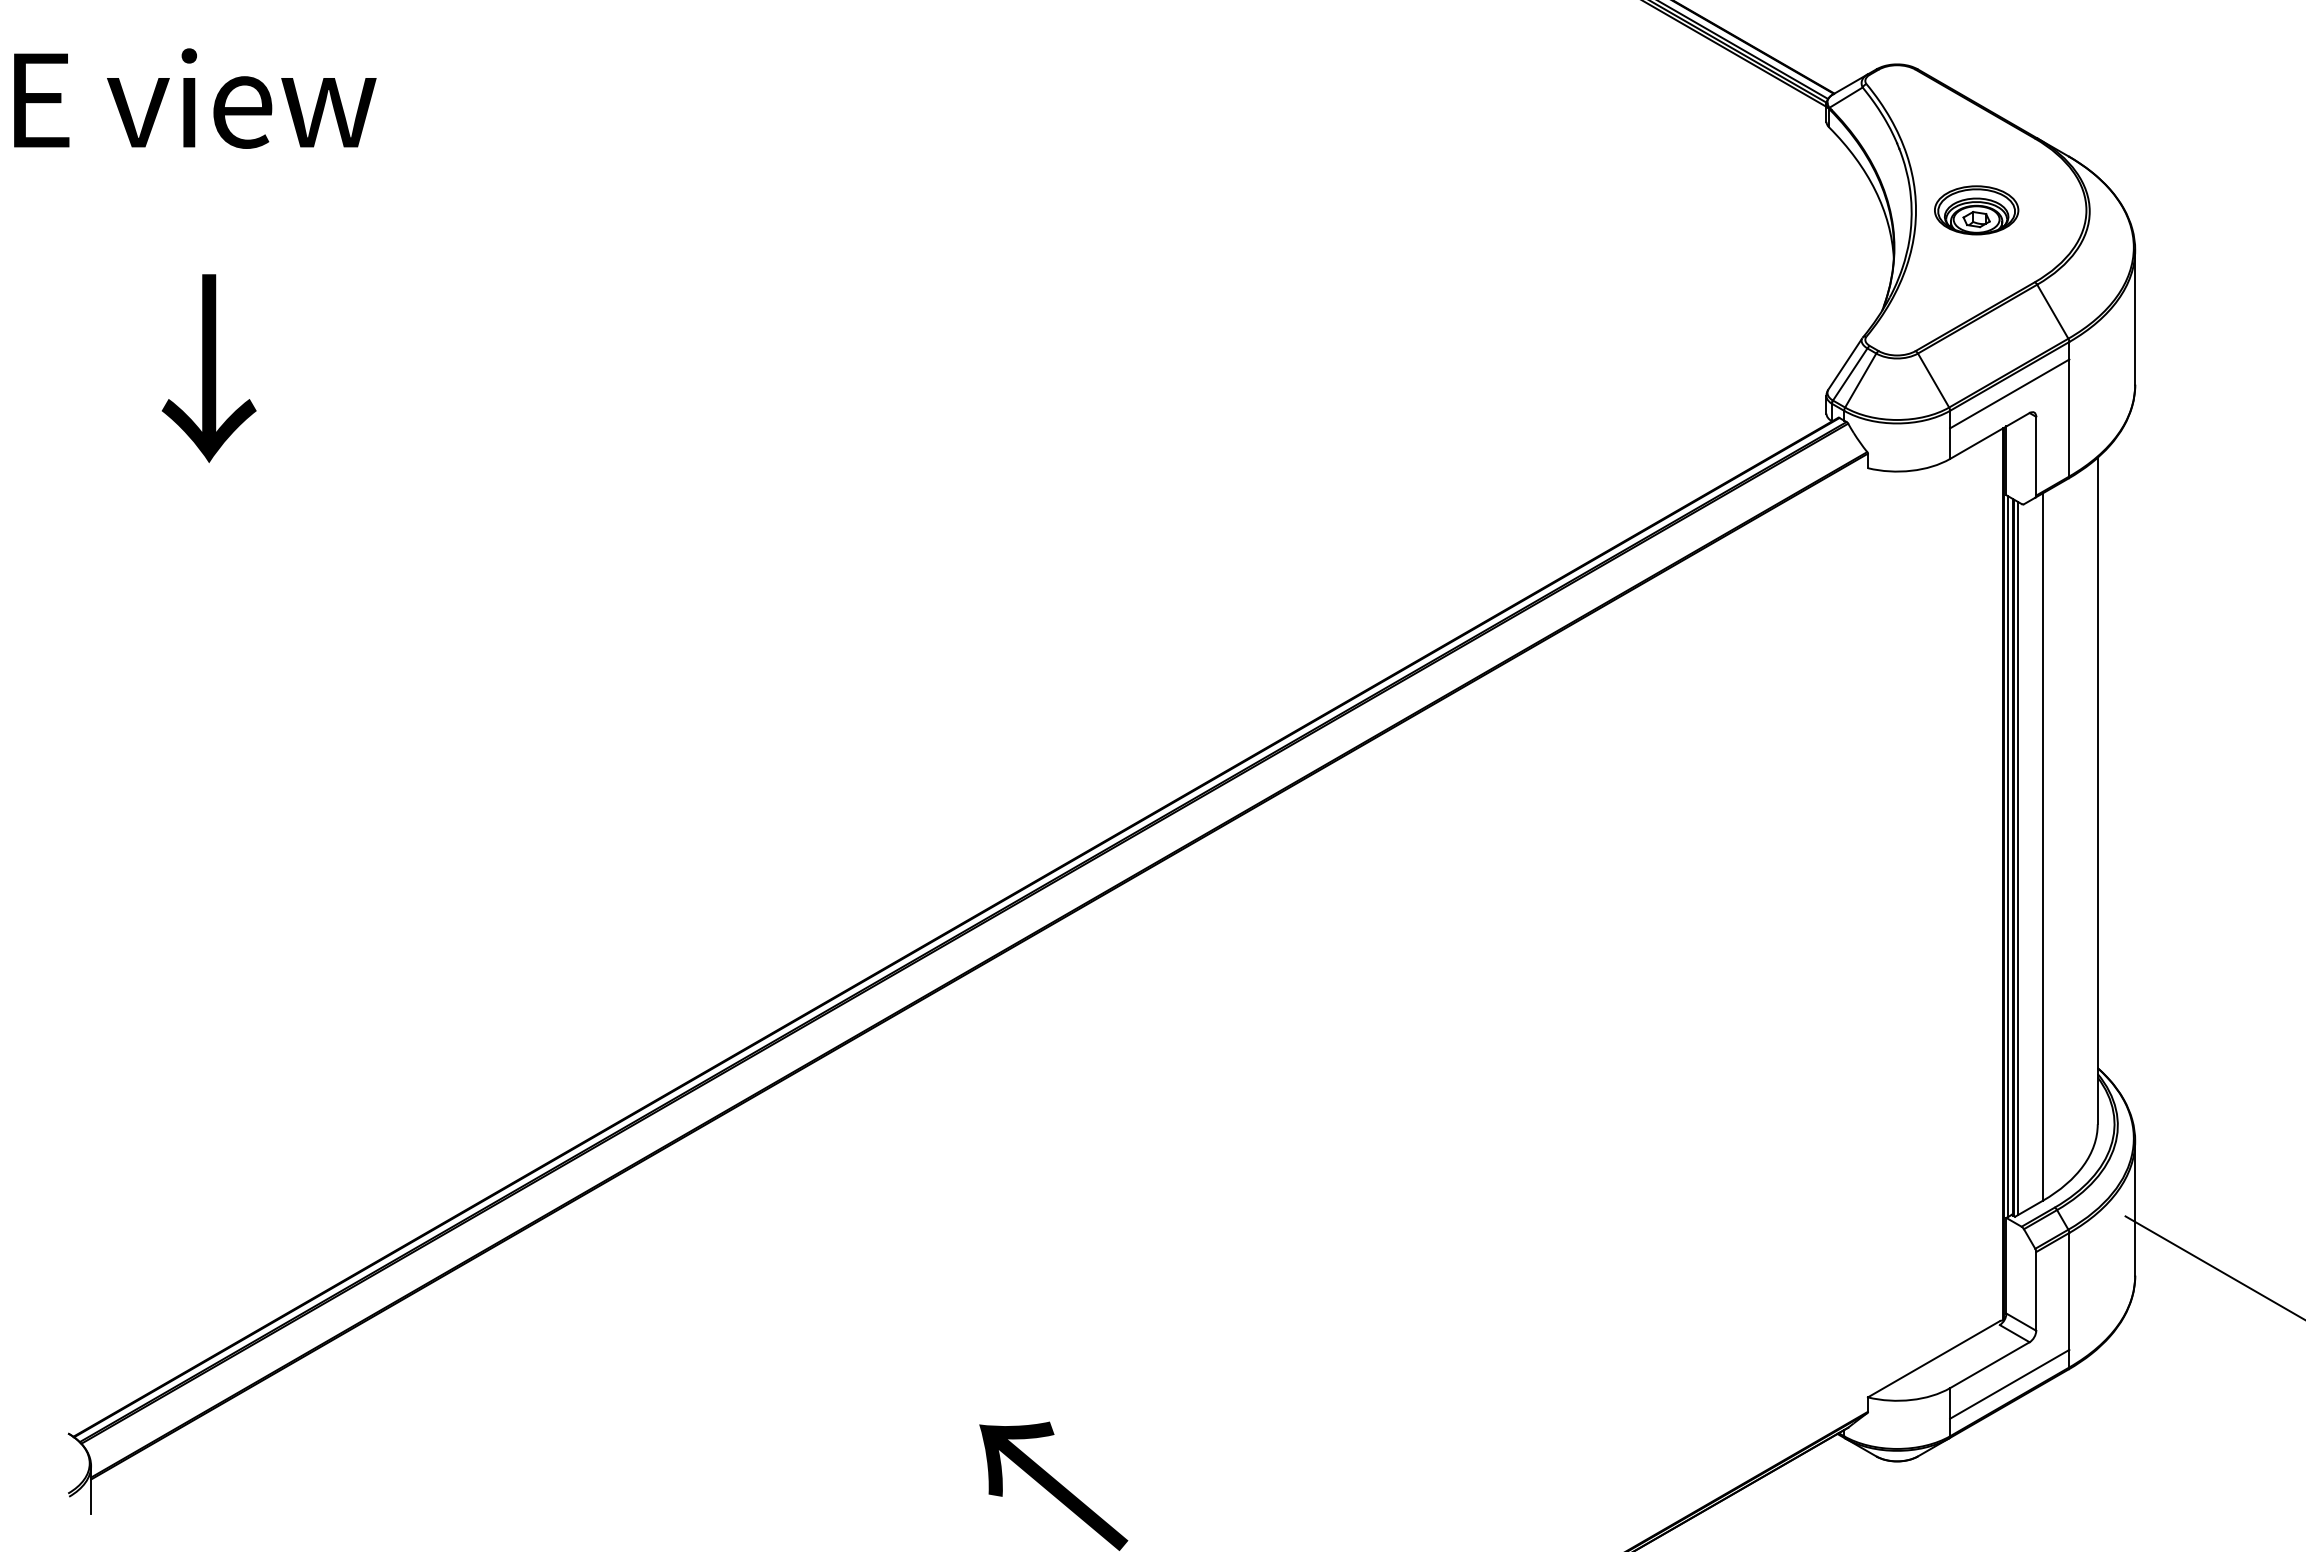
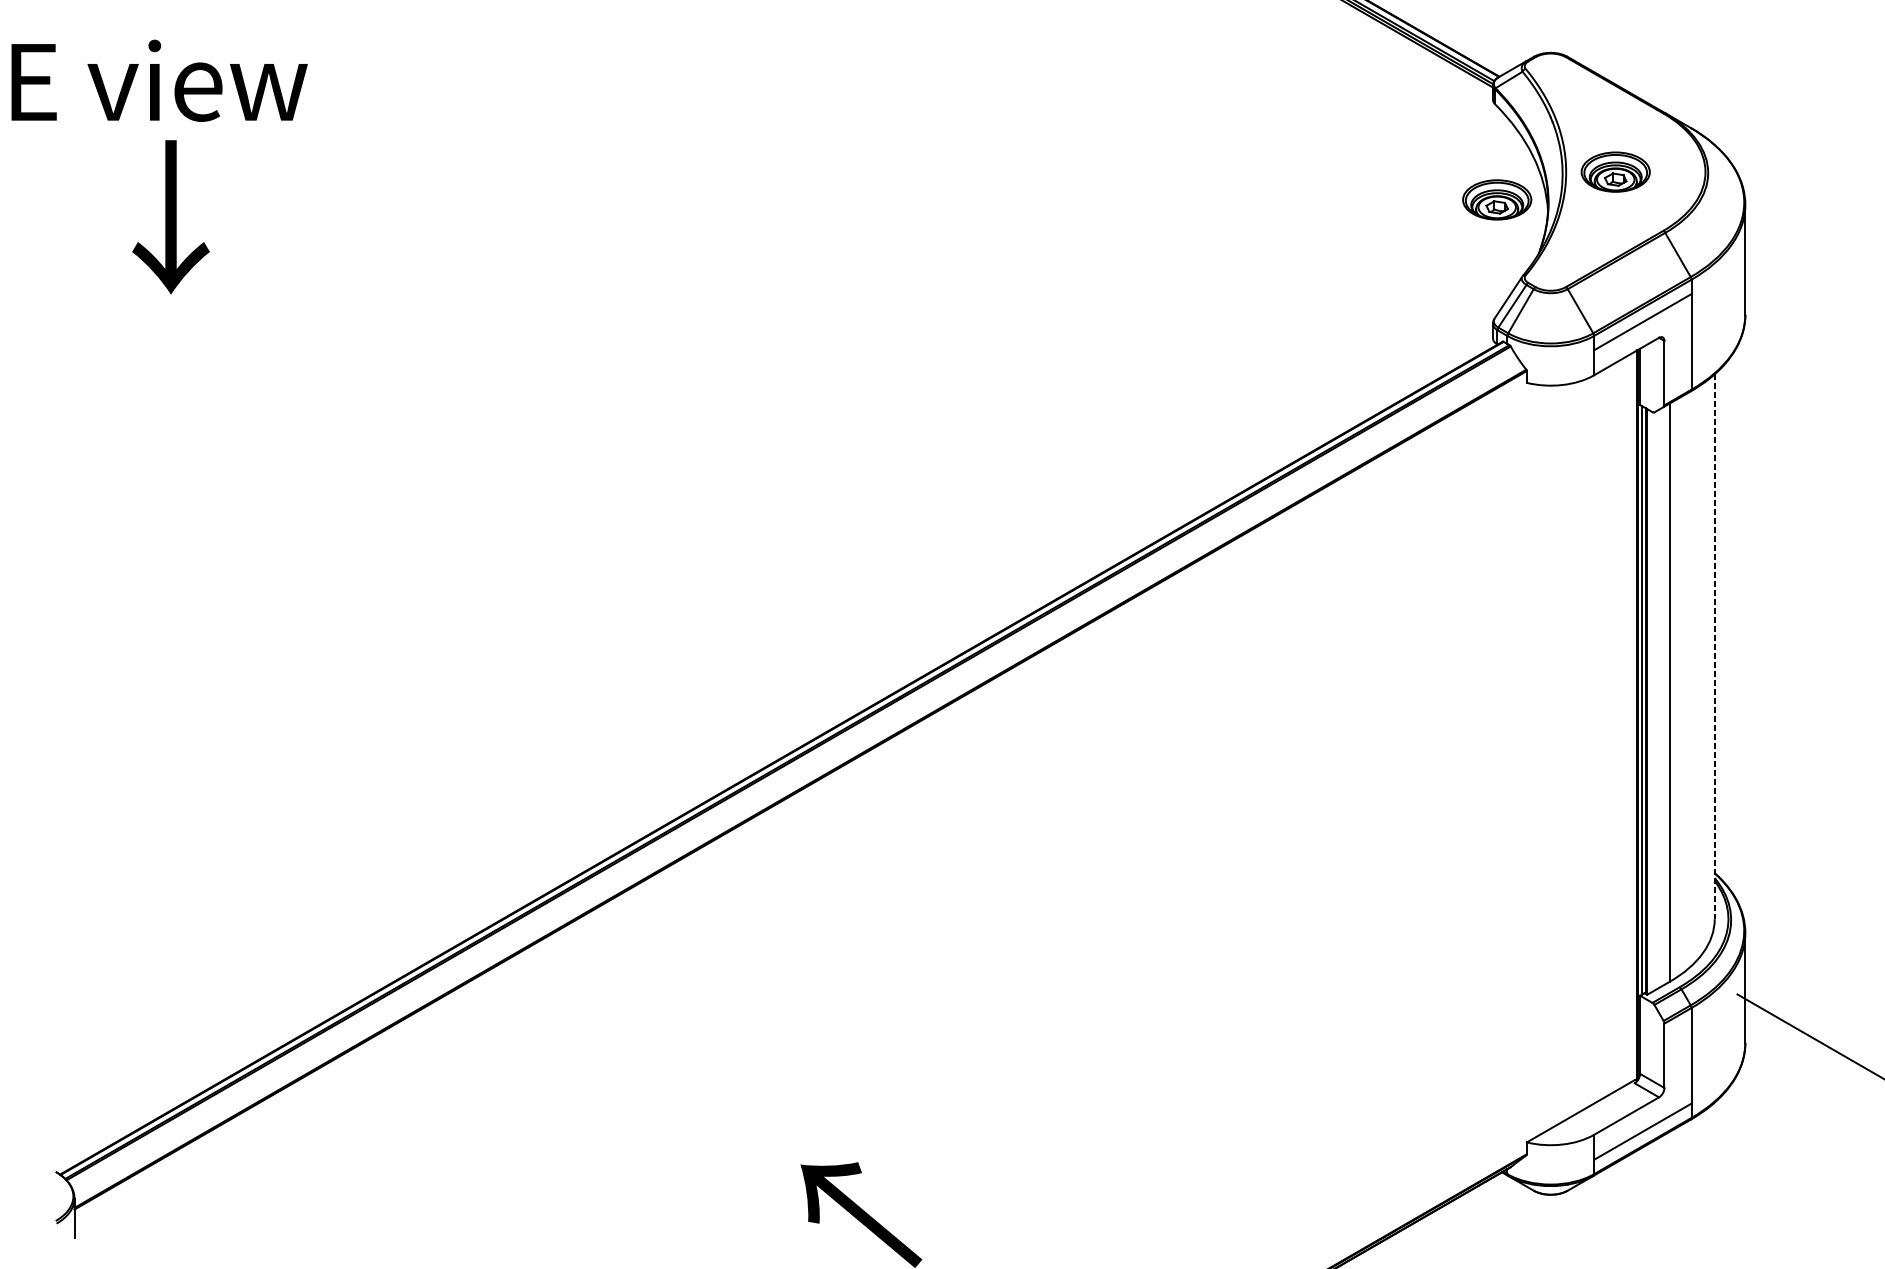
part: (1831, 244) -> (1497, 200), added
text: (208, 368) -> (170, 217), moved
line: (2097, 791) -> (1714, 647), solid -> dashed
line: (2018, 858) -> (1649, 701), removed

